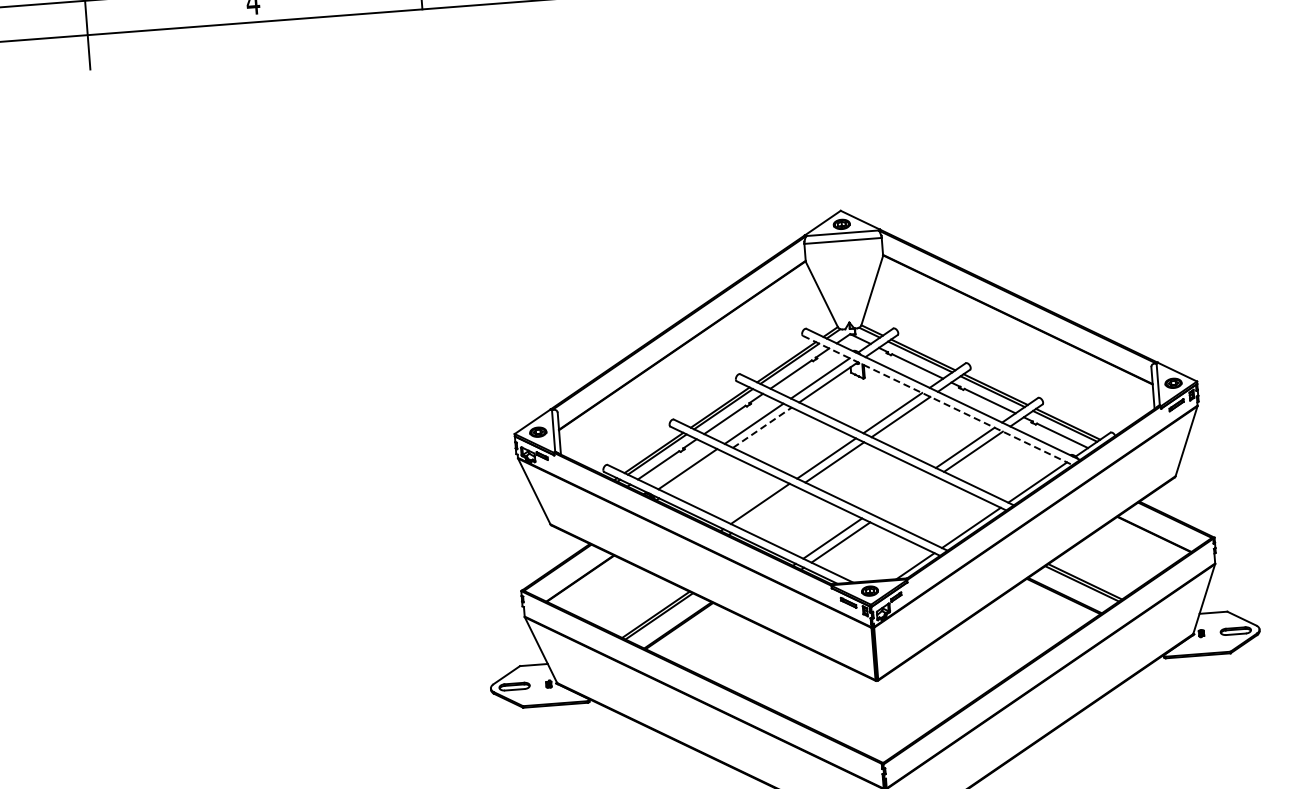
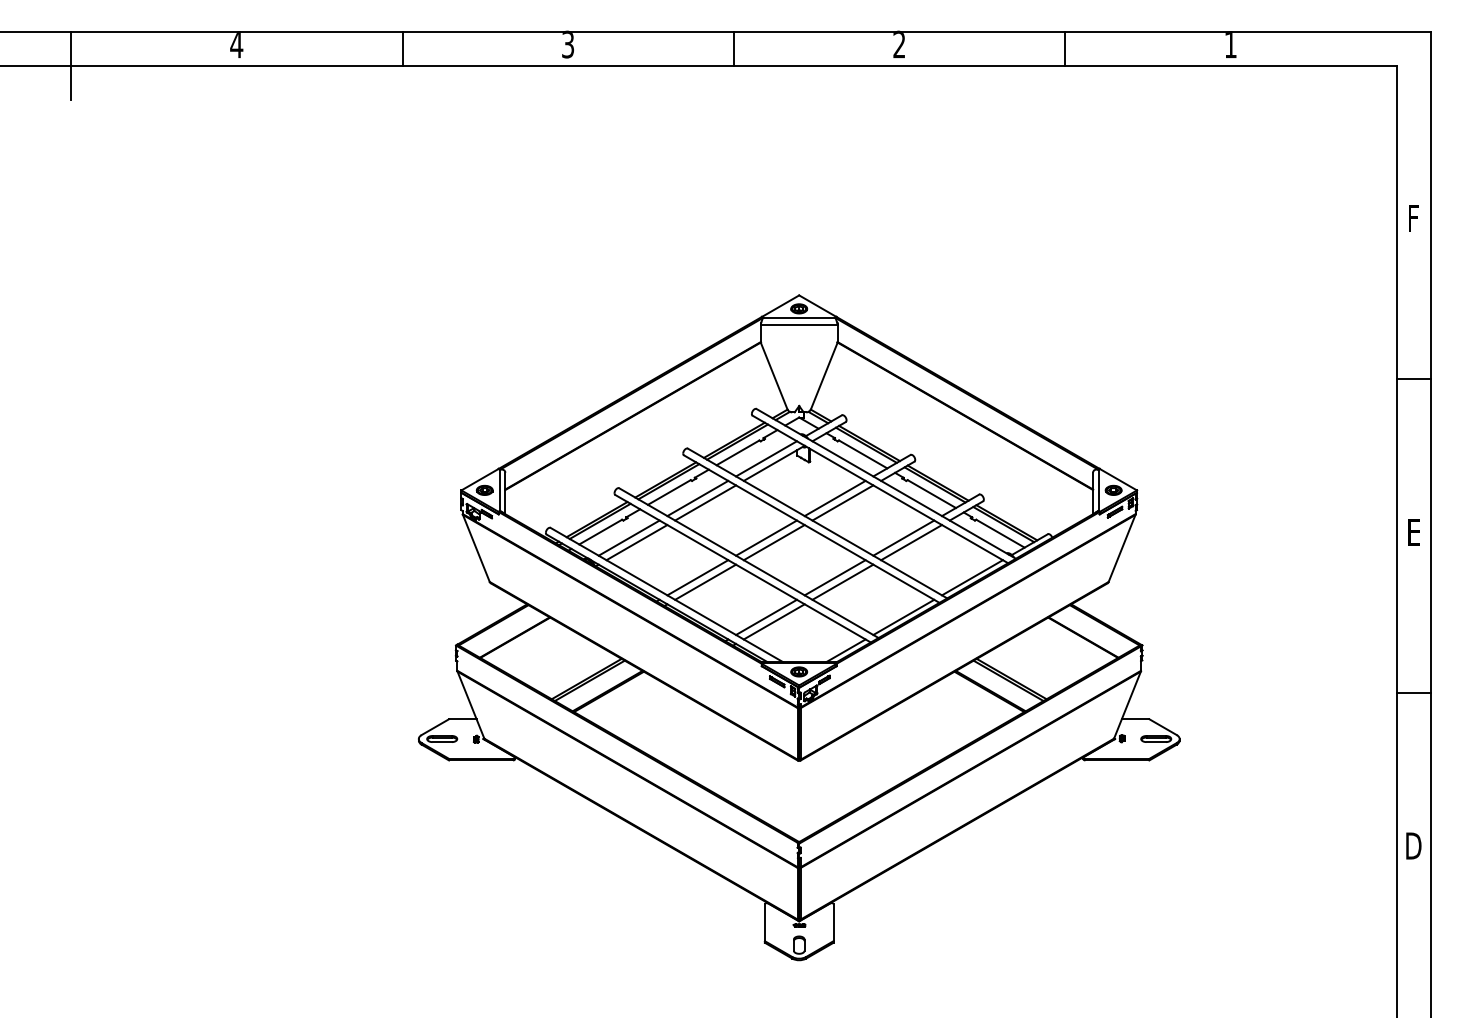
line: (937, 400) -> (880, 489), dashed -> solid
line: (763, 427) -> (706, 502), dashed -> solid
line: (695, 473) -> (636, 542), added
line: (898, 492) -> (834, 577), added
line: (906, 496) -> (842, 581), added
line: (768, 507) -> (705, 581), added

